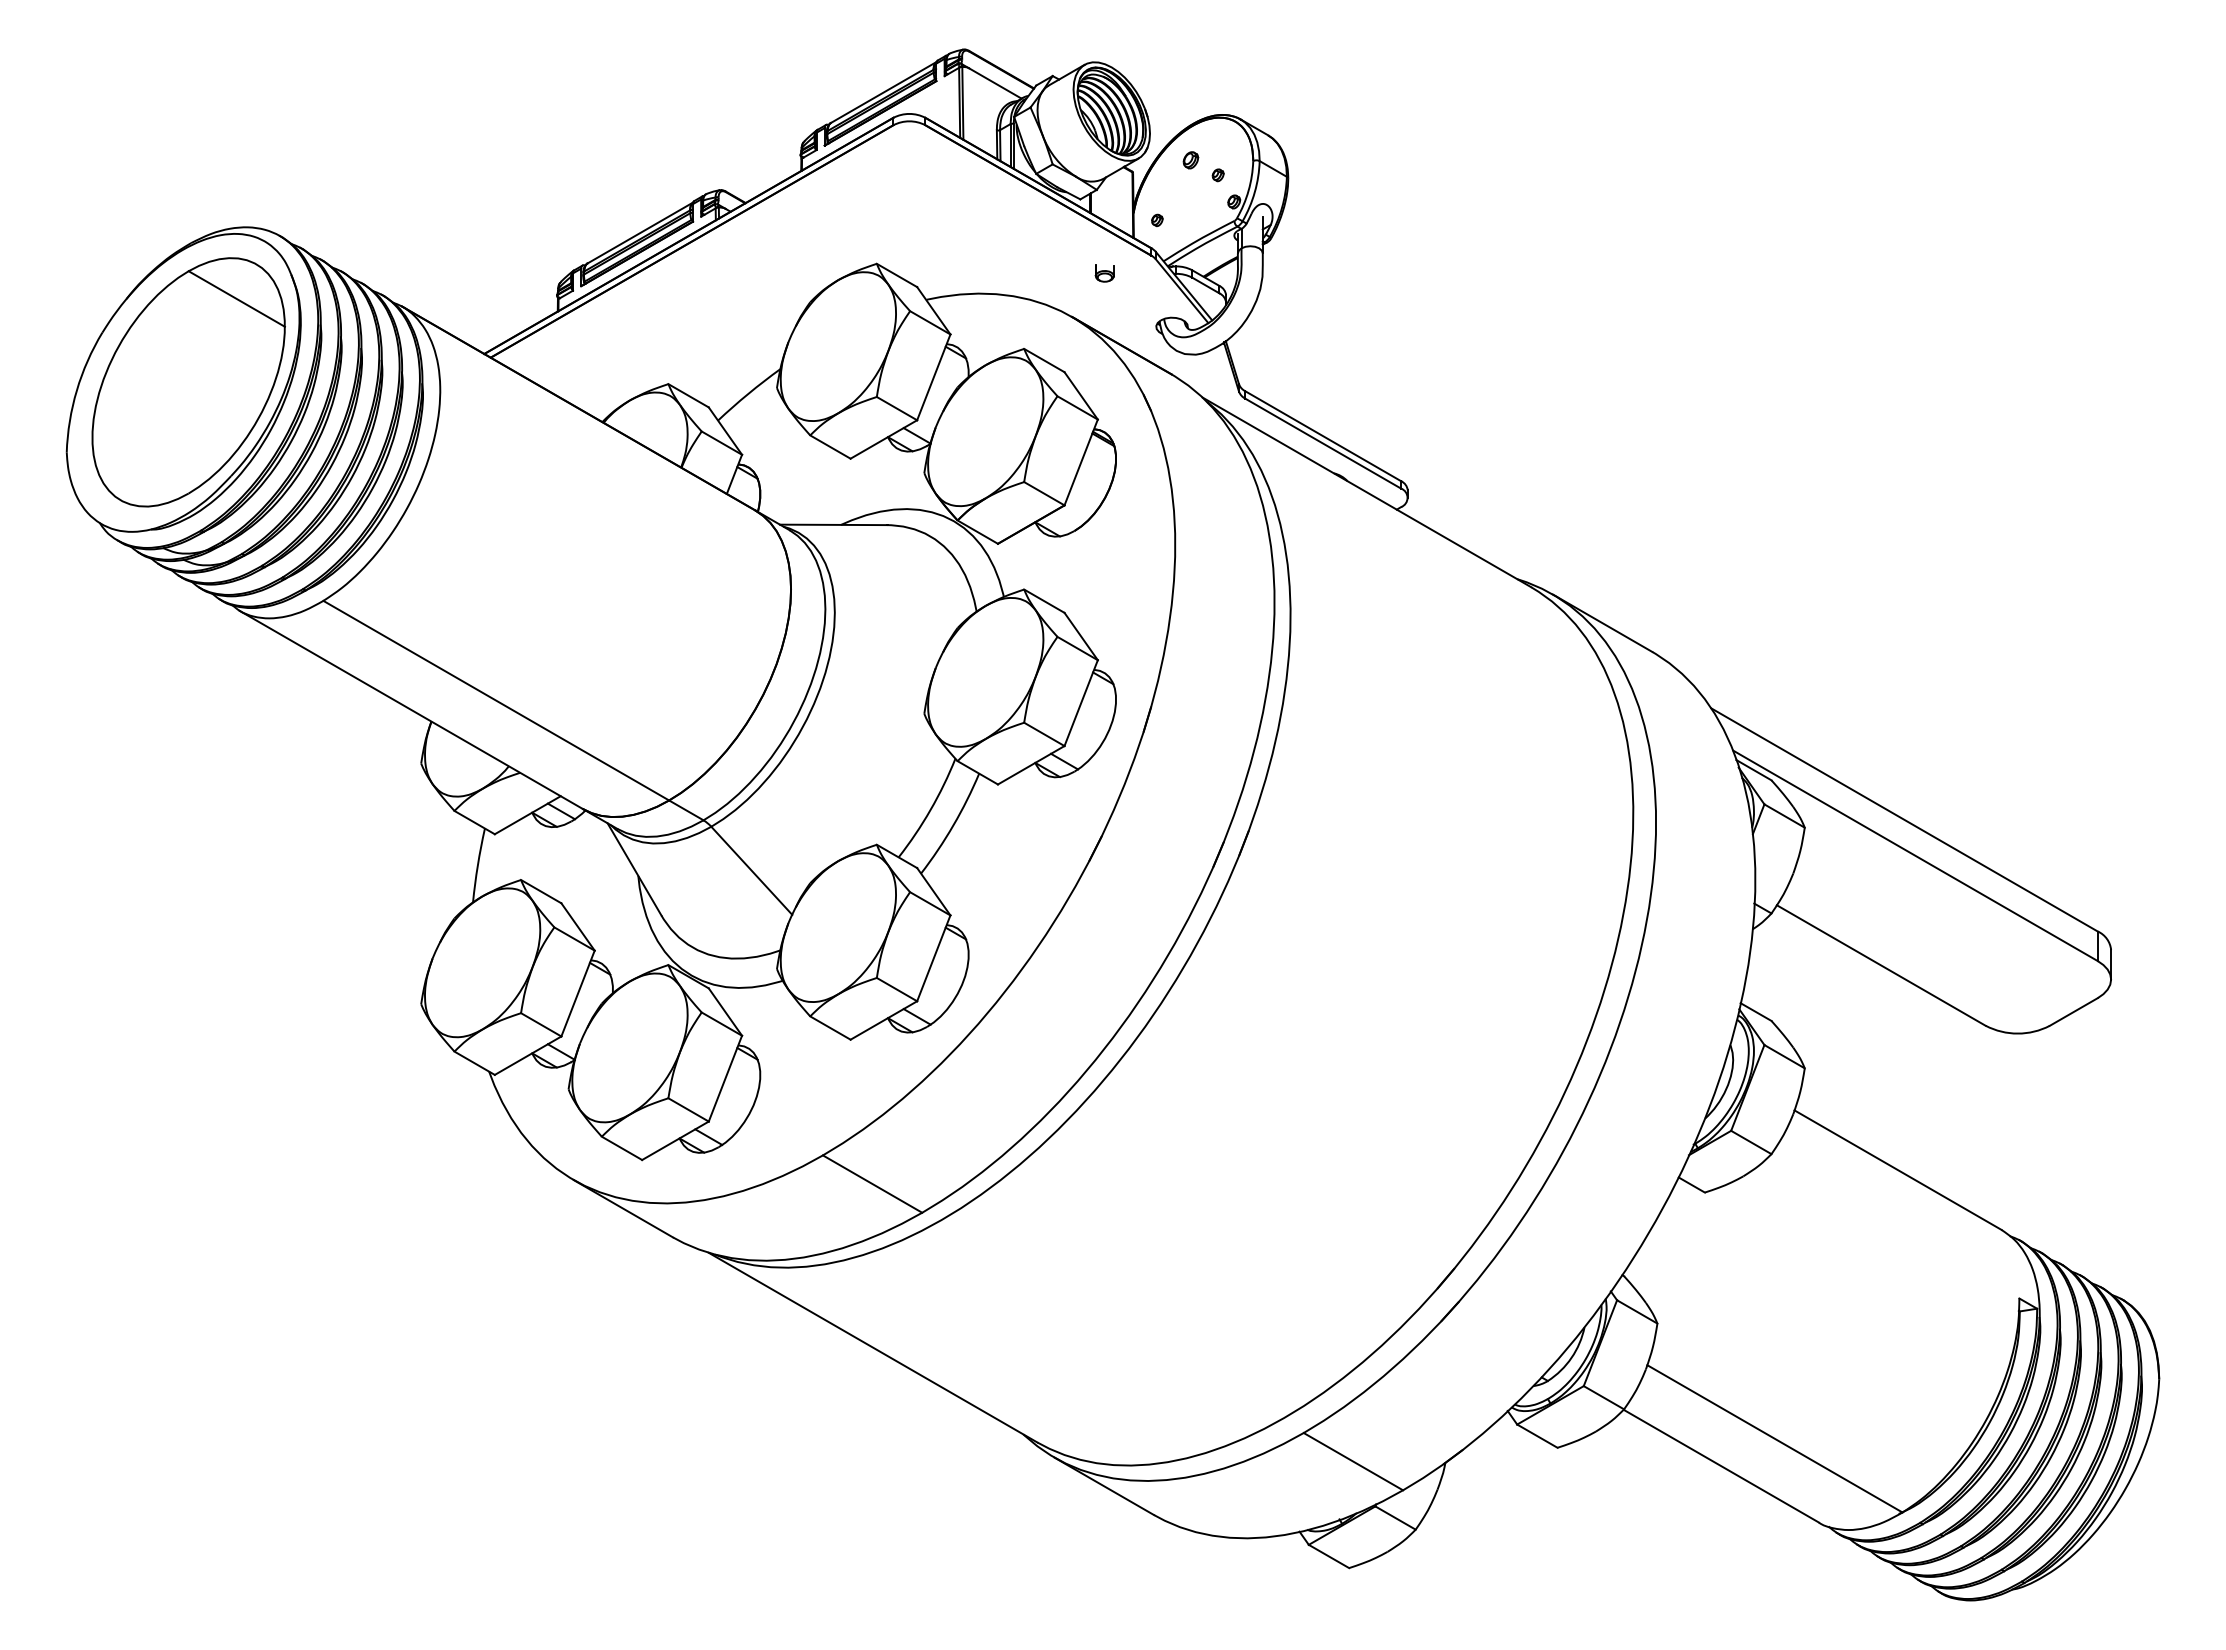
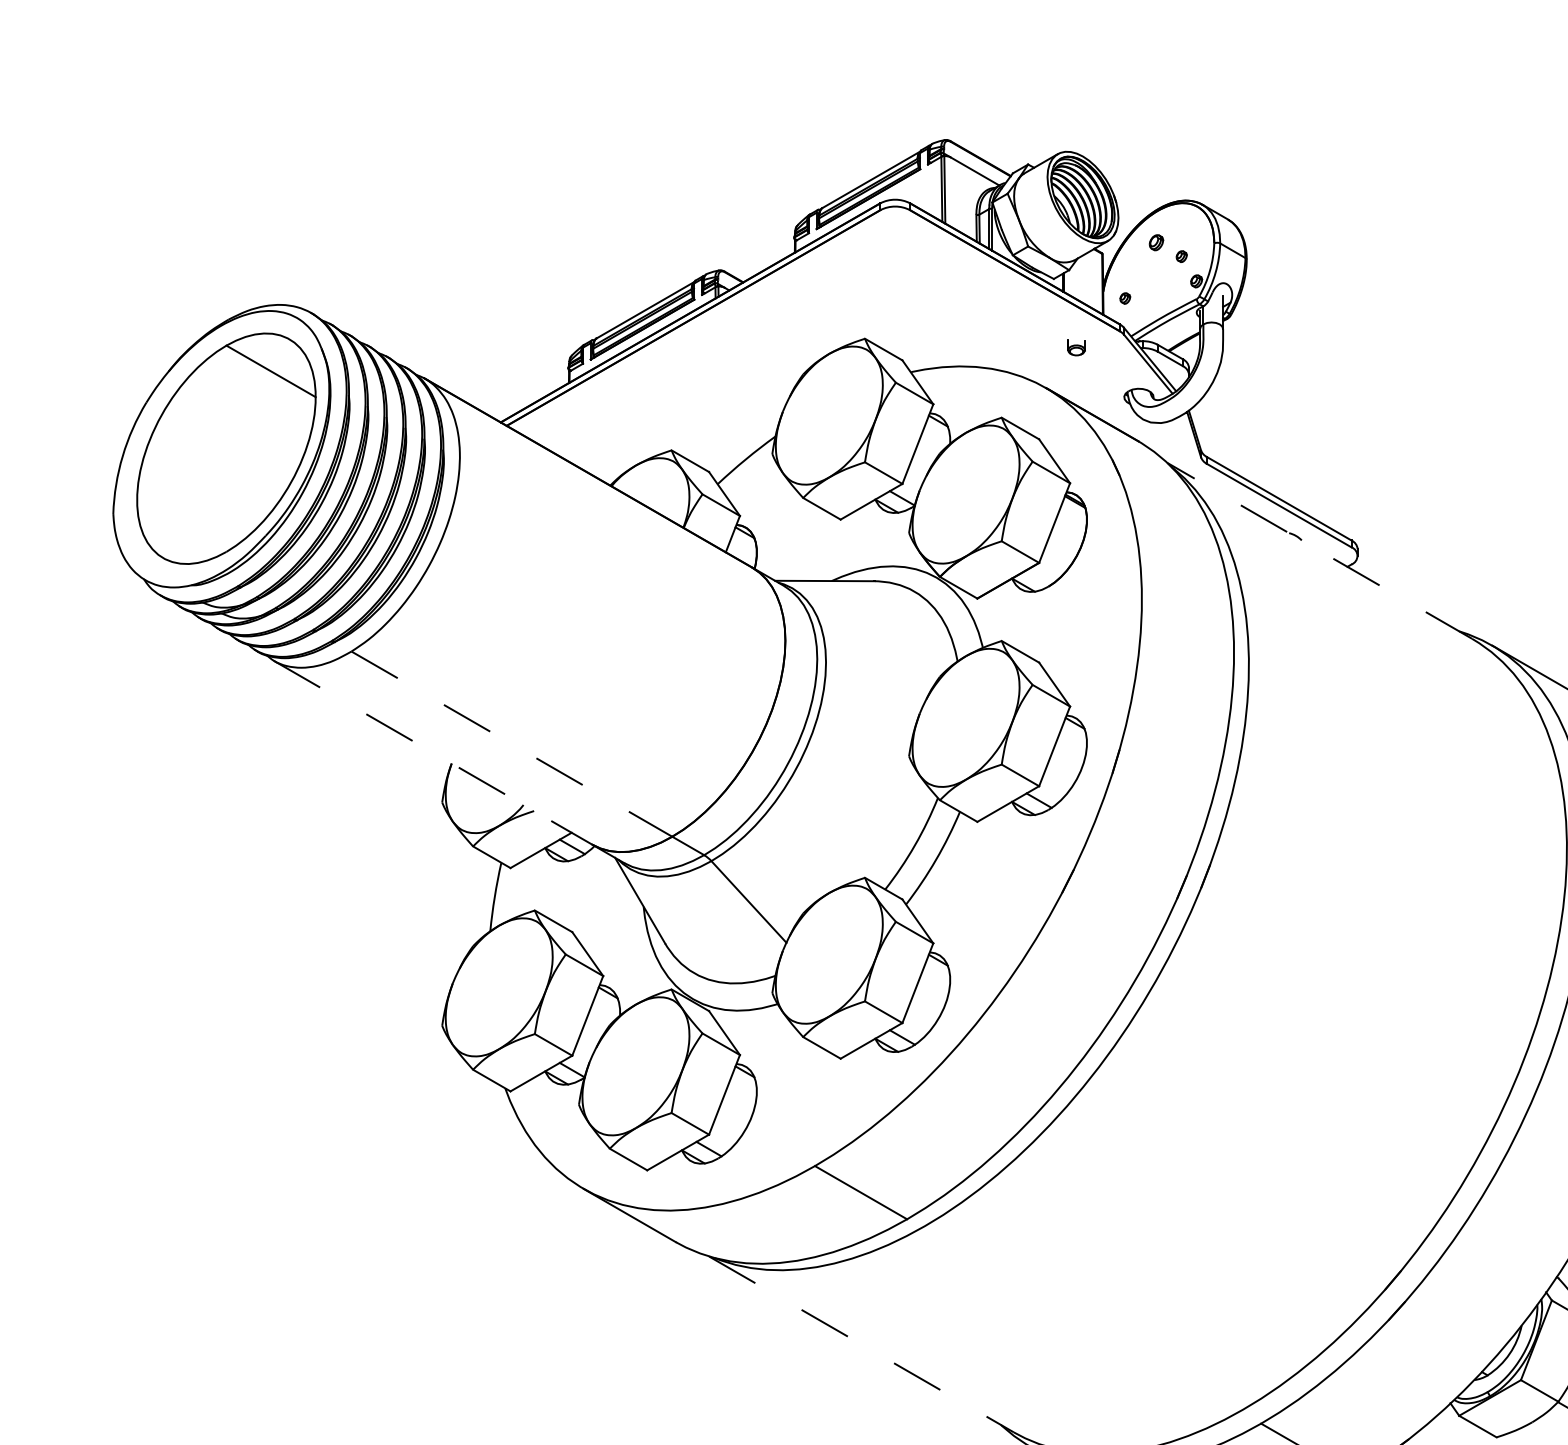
line: (1366, 492) -> (1319, 550), solid -> dashed
line: (496, 700) -> (512, 743), solid -> dashed
line: (411, 710) -> (433, 753), solid -> dashed
line: (873, 1347) -> (861, 1344), solid -> dashed

